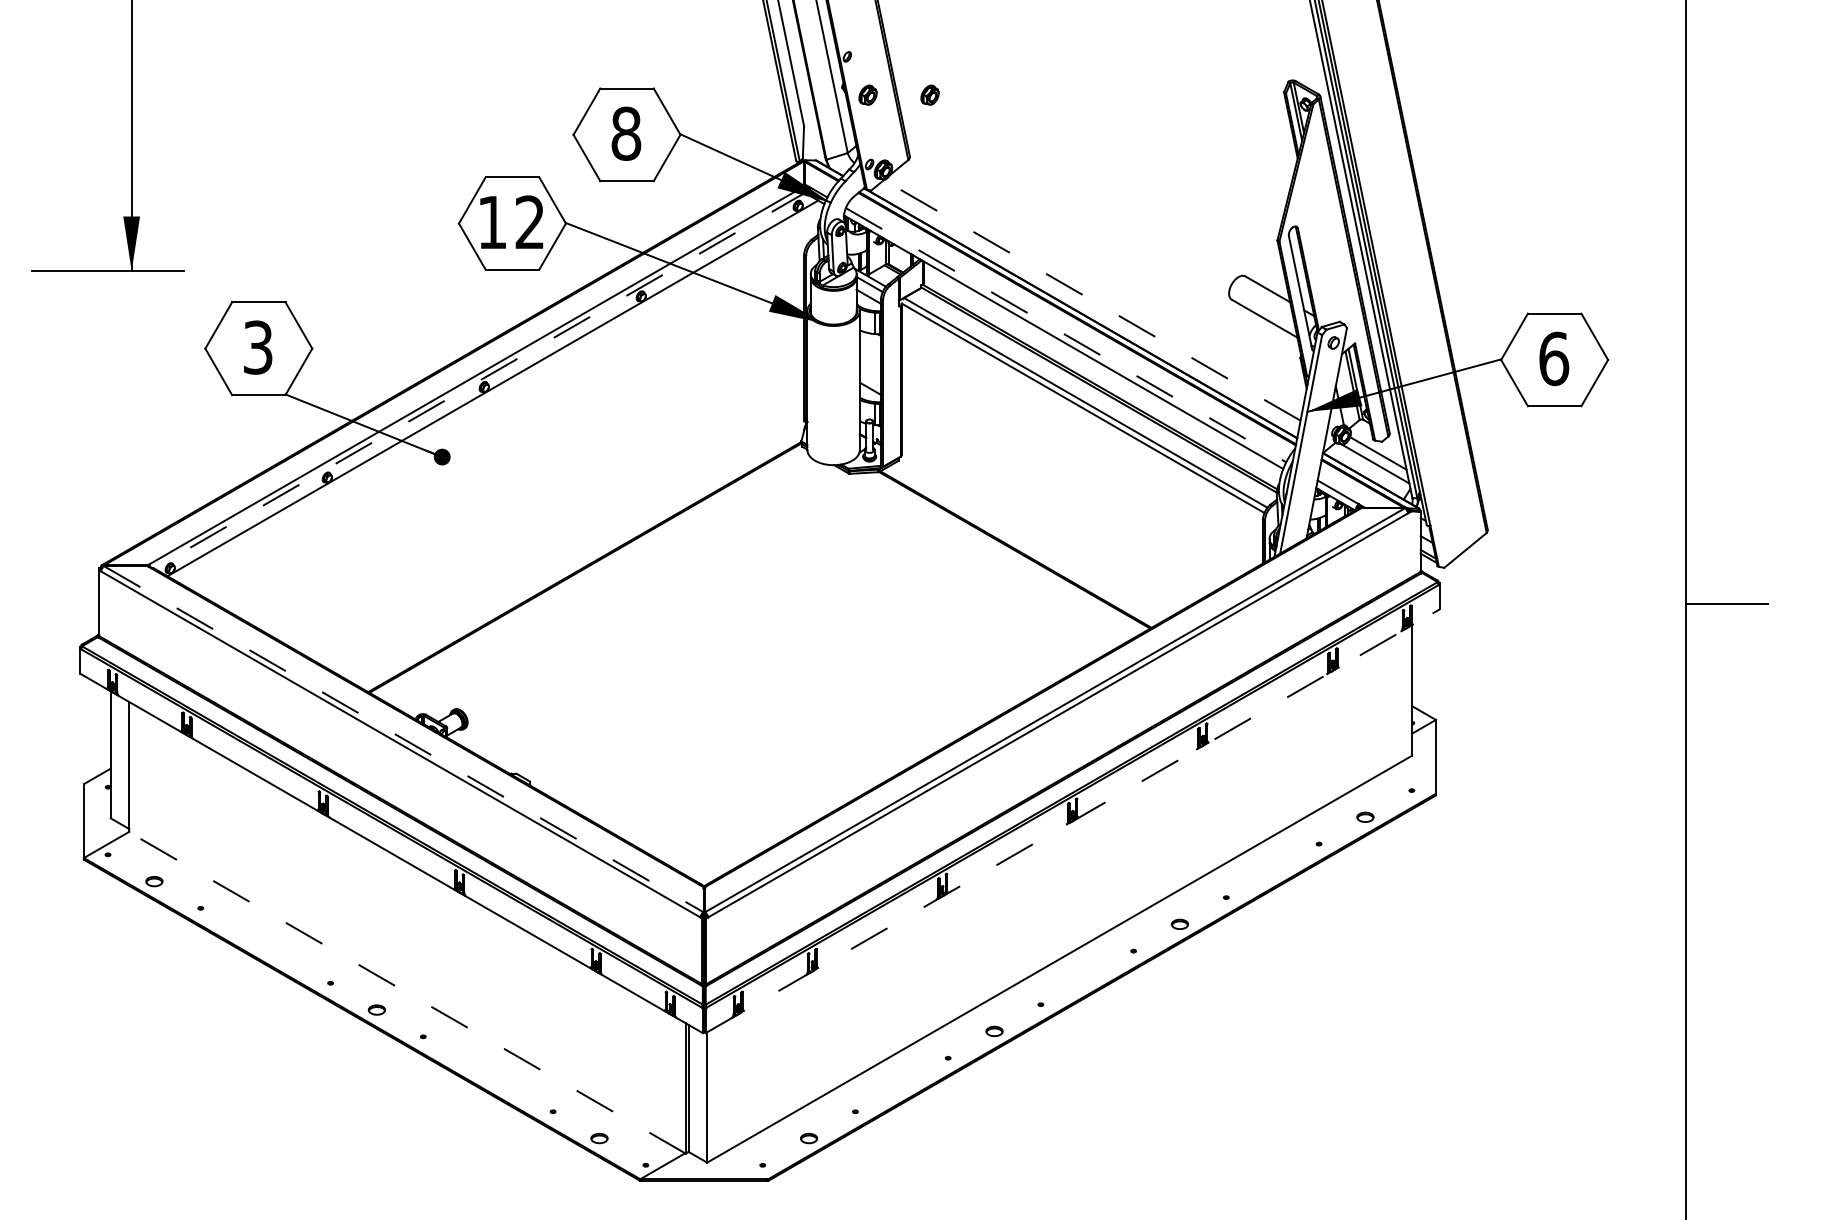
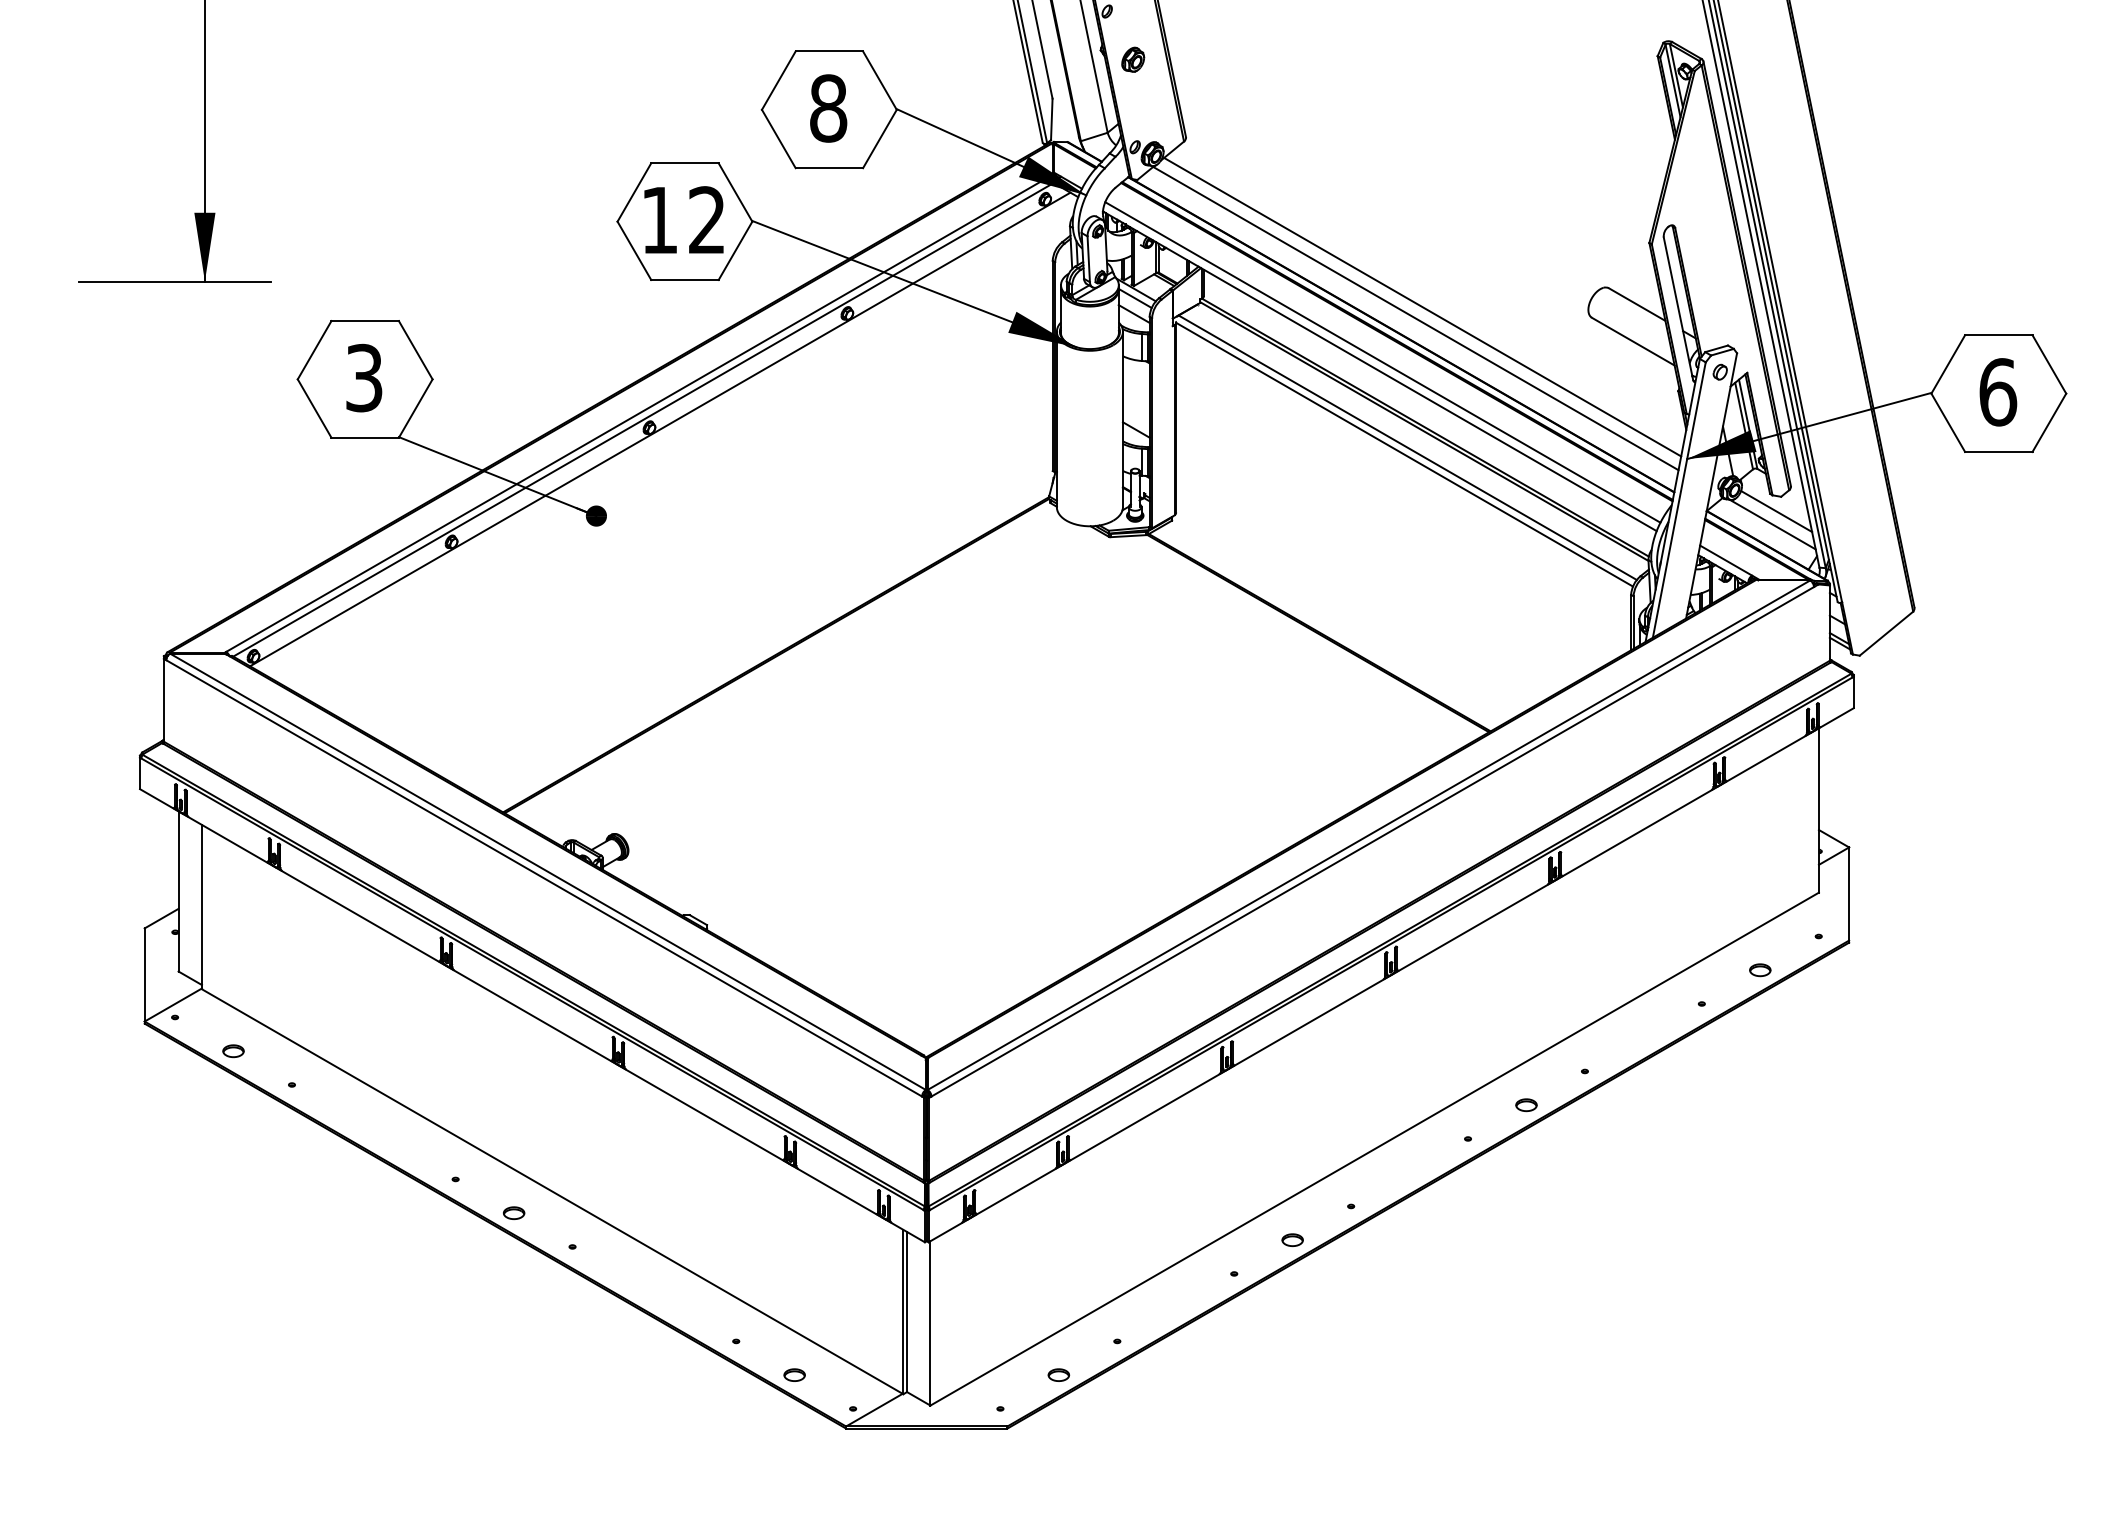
part: (929, 94) -> (1210, 58), removed
line: (1097, 291) -> (1422, 307), added
line: (1092, 300) -> (1416, 318), dashed -> solid
line: (1066, 335) -> (1383, 362), dashed -> solid
line: (481, 379) -> (645, 418), dashed -> solid
line: (404, 739) -> (548, 872), dashed -> solid
line: (1072, 821) -> (1390, 975), dashed -> solid
line: (407, 992) -> (552, 1191), dashed -> solid

